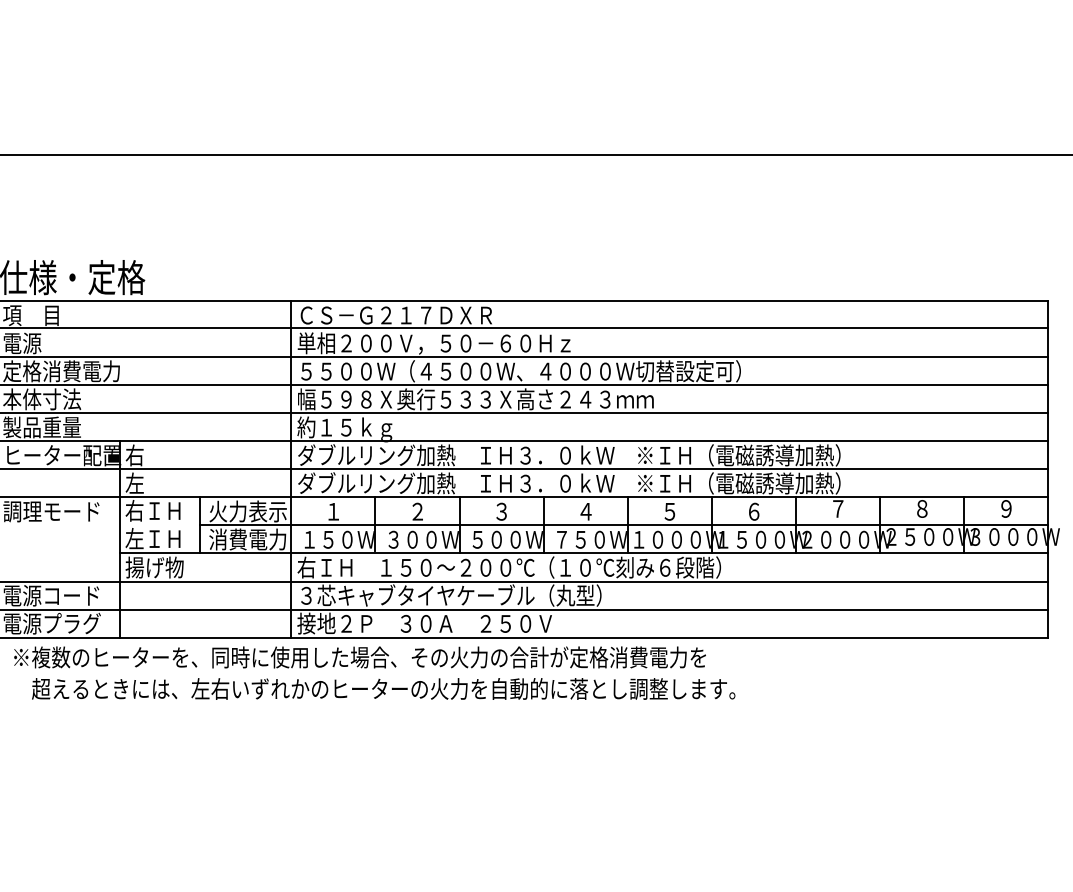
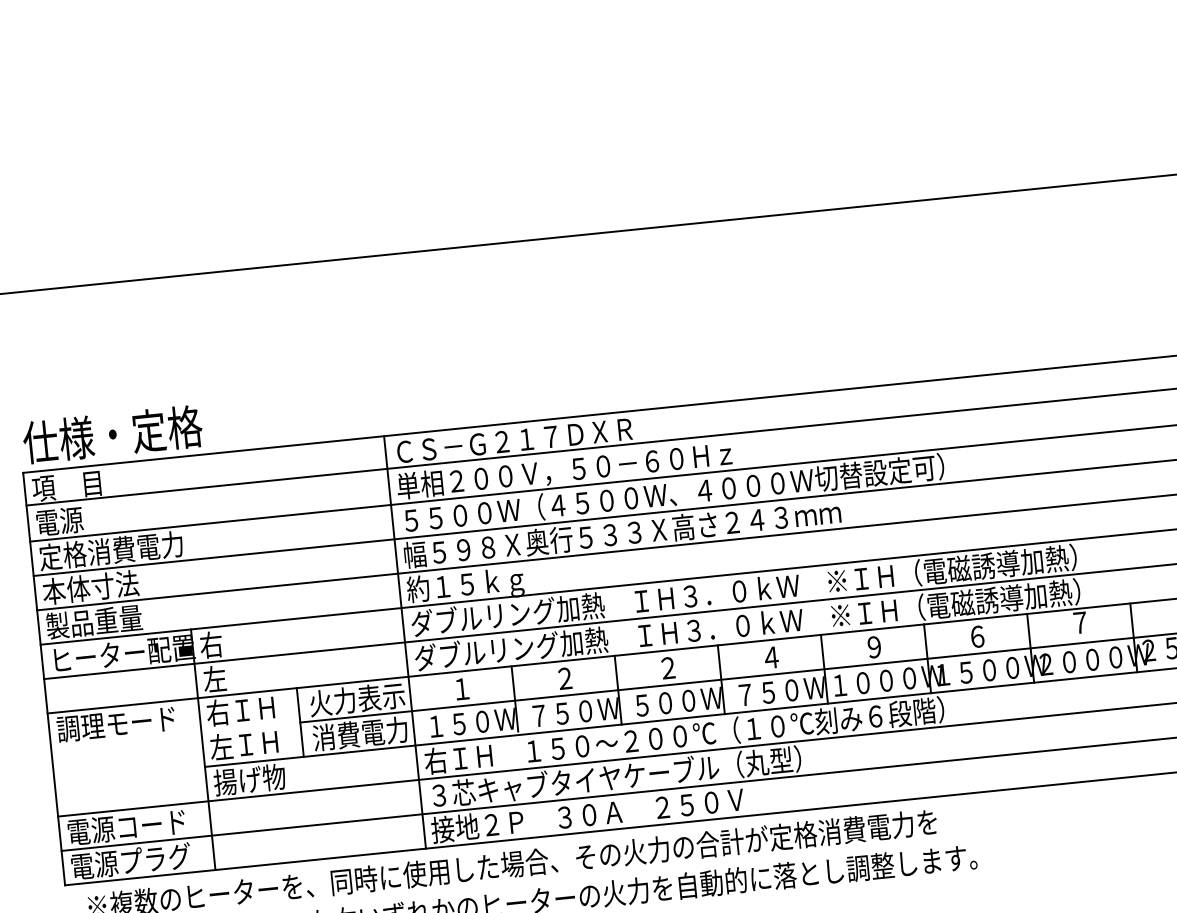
text: (501, 511) -> (667, 667), ３ -> ２
text: (669, 511) -> (873, 646), ５ -> ９
text: (402, 539) -> (549, 714), ３００Ｗ -> ７５０Ｗ

